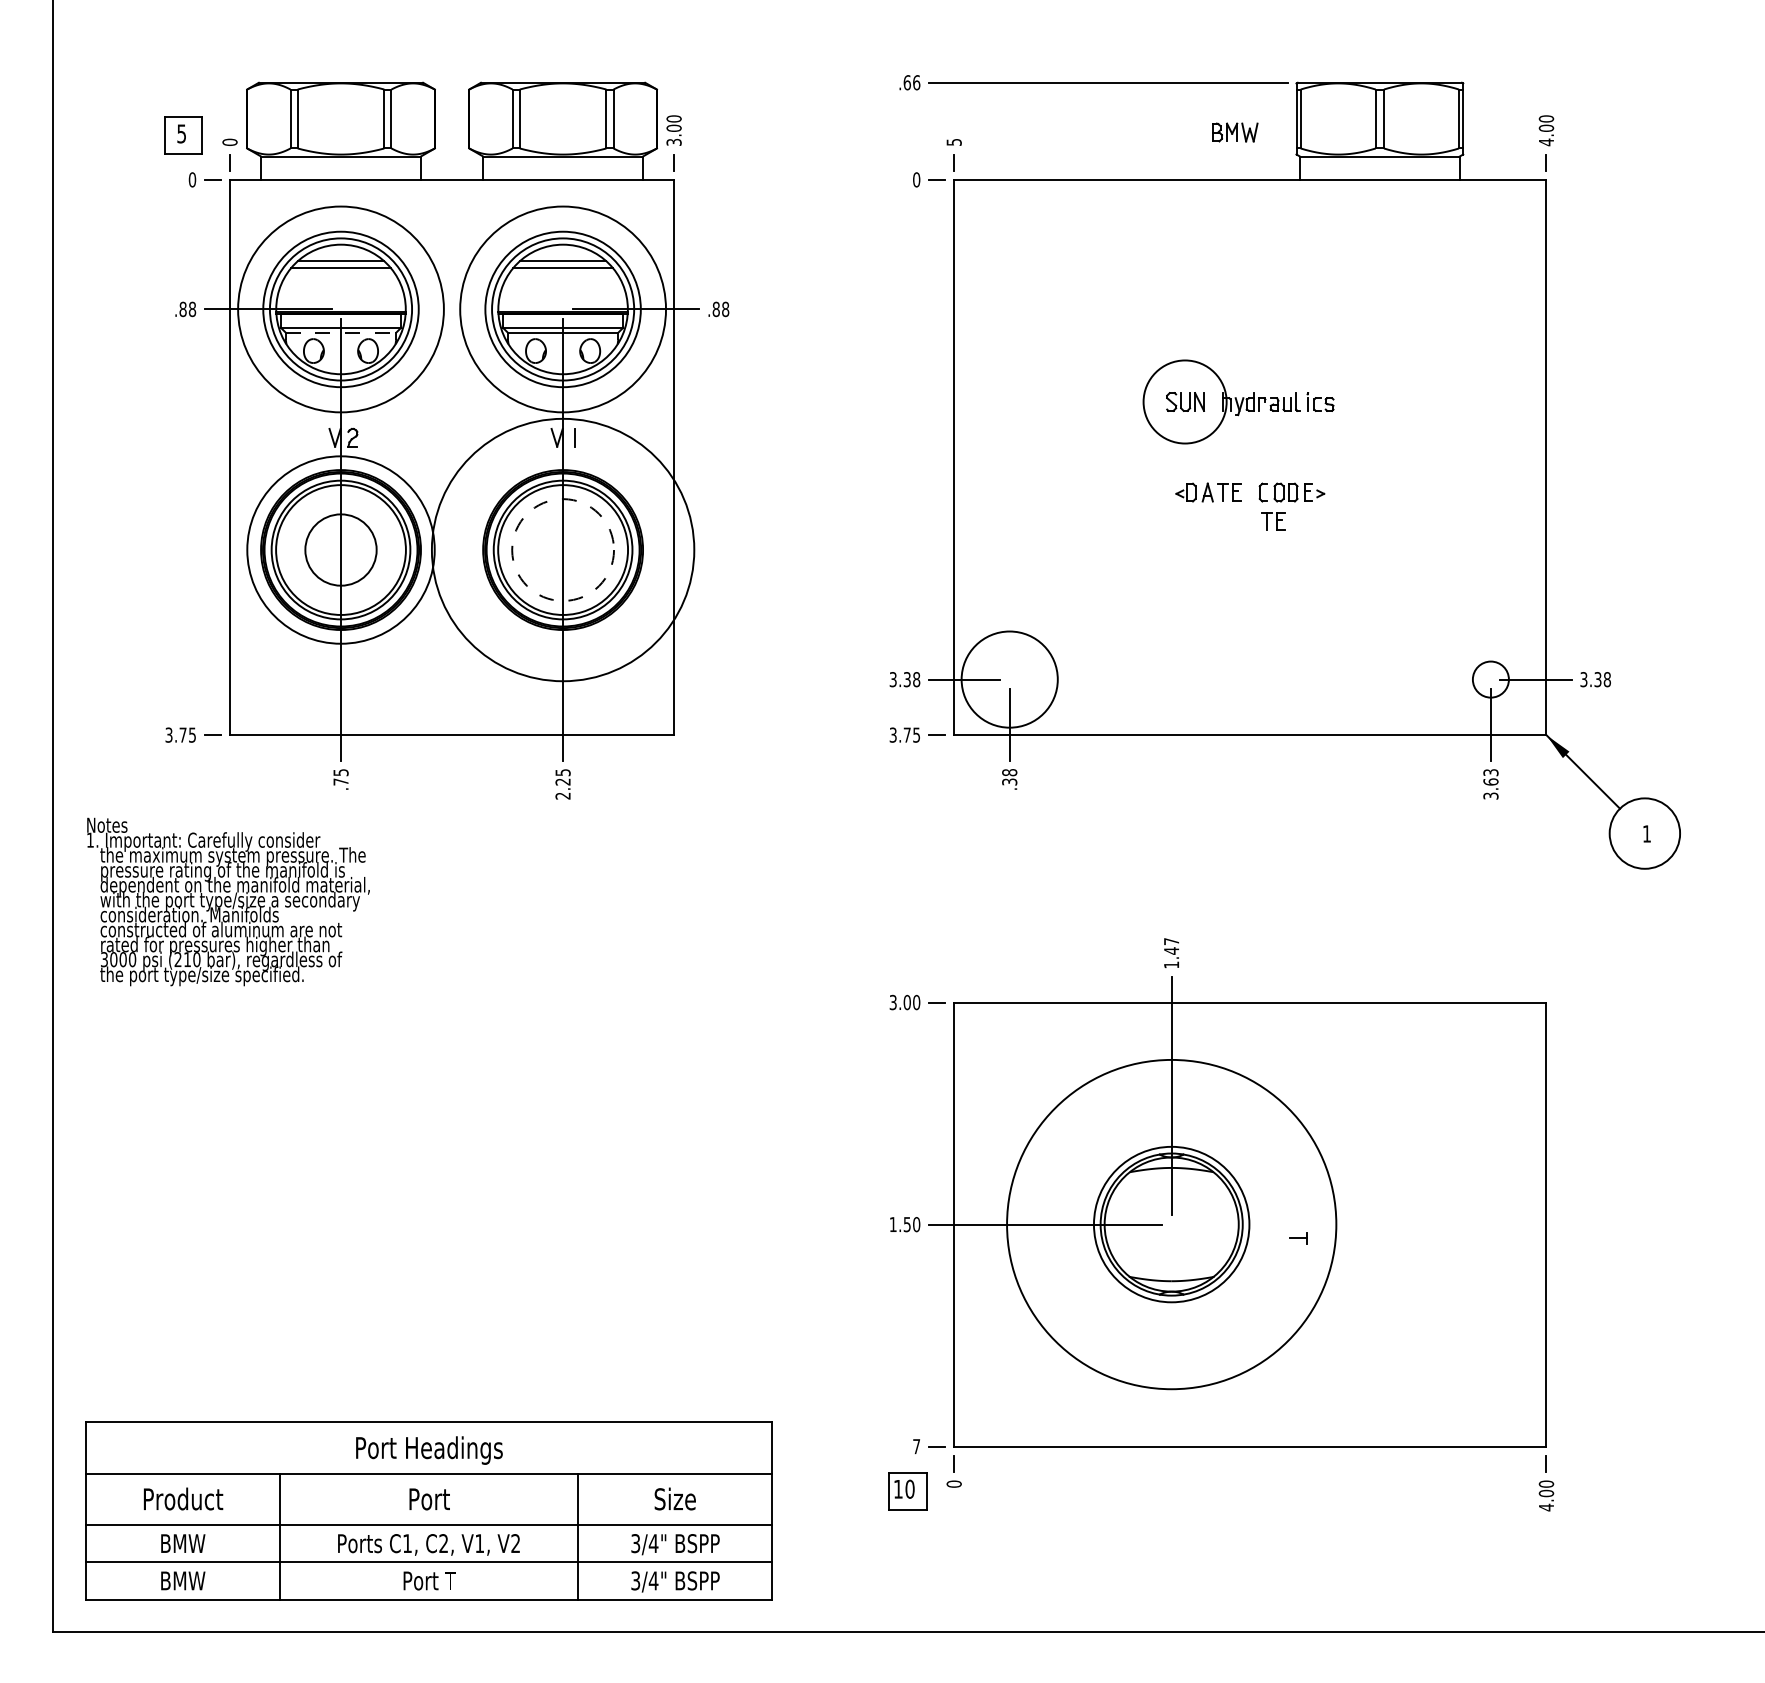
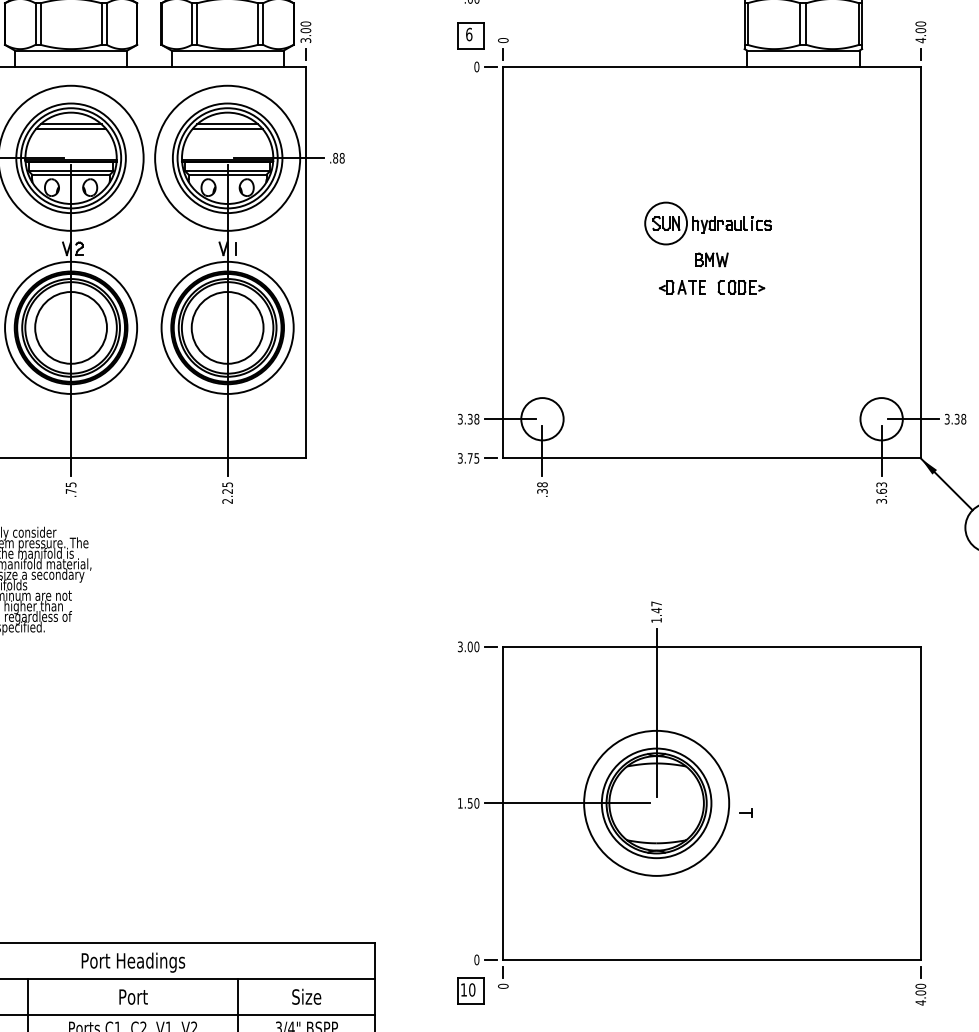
part: (1235, 132) -> (712, 259), moved
part: (907, 135) -> (470, 35), added
text: (953, 141) -> (502, 39), 5 -> 0
line: (341, 332) -> (71, 174), dashed -> solid
circle: (1184, 401) -> (665, 223), size x0.71
part: (1273, 521) -> (728, 307), removed
circle: (340, 549) -> (70, 327), size x1.43
circle: (562, 549) -> (227, 327), size x0.71
circle: (563, 549) -> (227, 327), dashed -> solid
circle: (1009, 679) -> (542, 419), size x0.62
circle: (1490, 679) -> (881, 419), size x1.67
circle: (1171, 1224) -> (656, 803), size x0.62
text: (916, 1446) -> (476, 959), 7 -> 0

